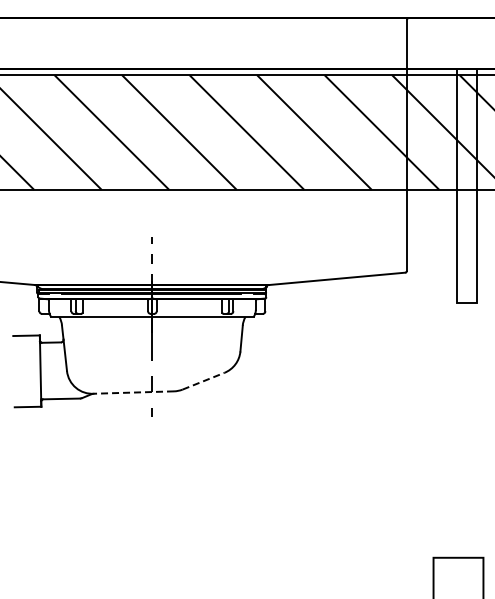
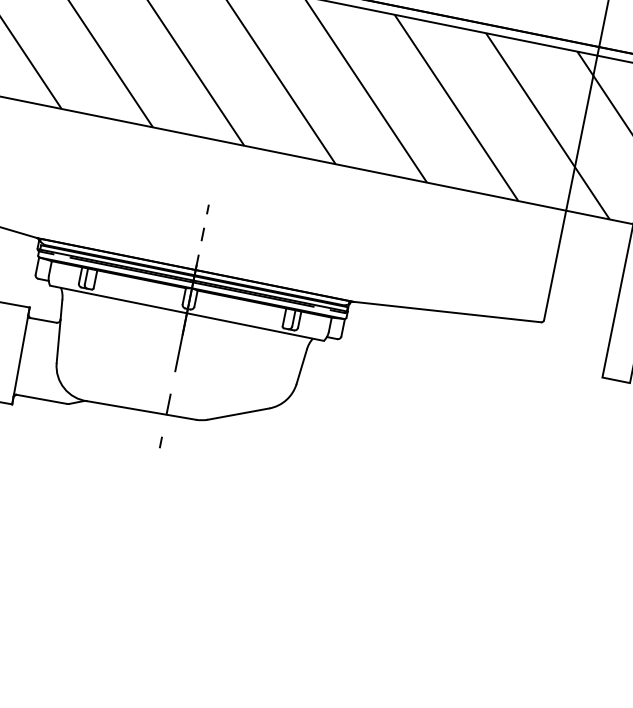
line: (203, 381) -> (238, 414), dashed -> solid
line: (133, 392) -> (140, 410), dashed -> solid

